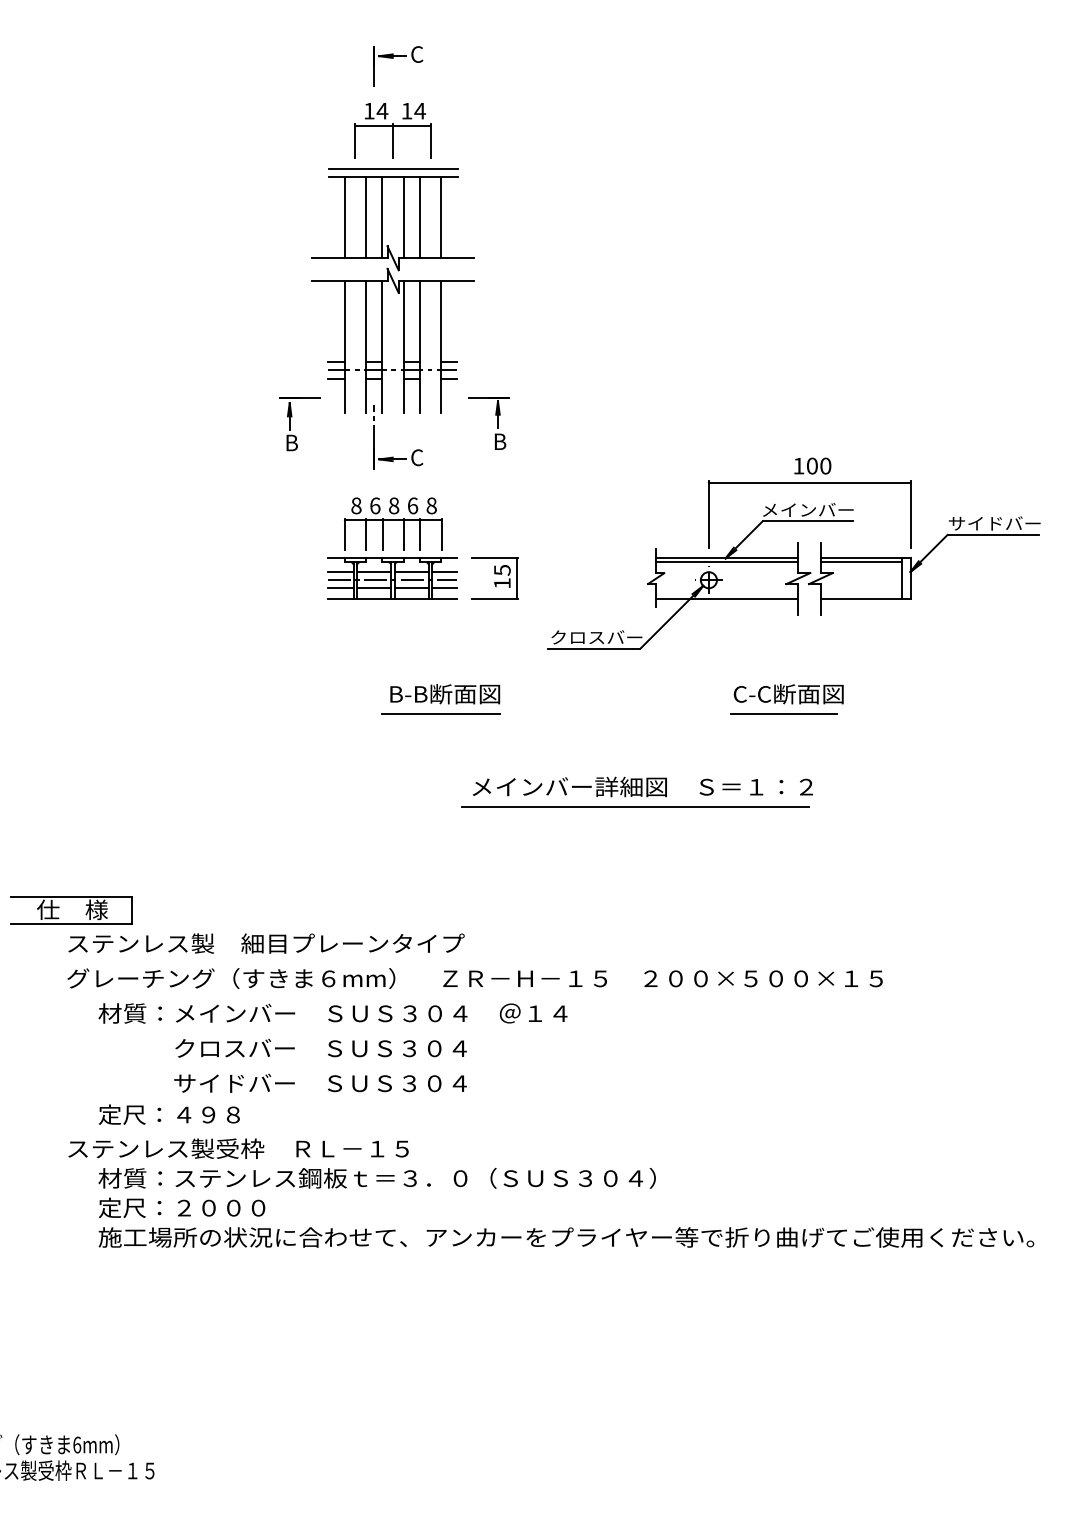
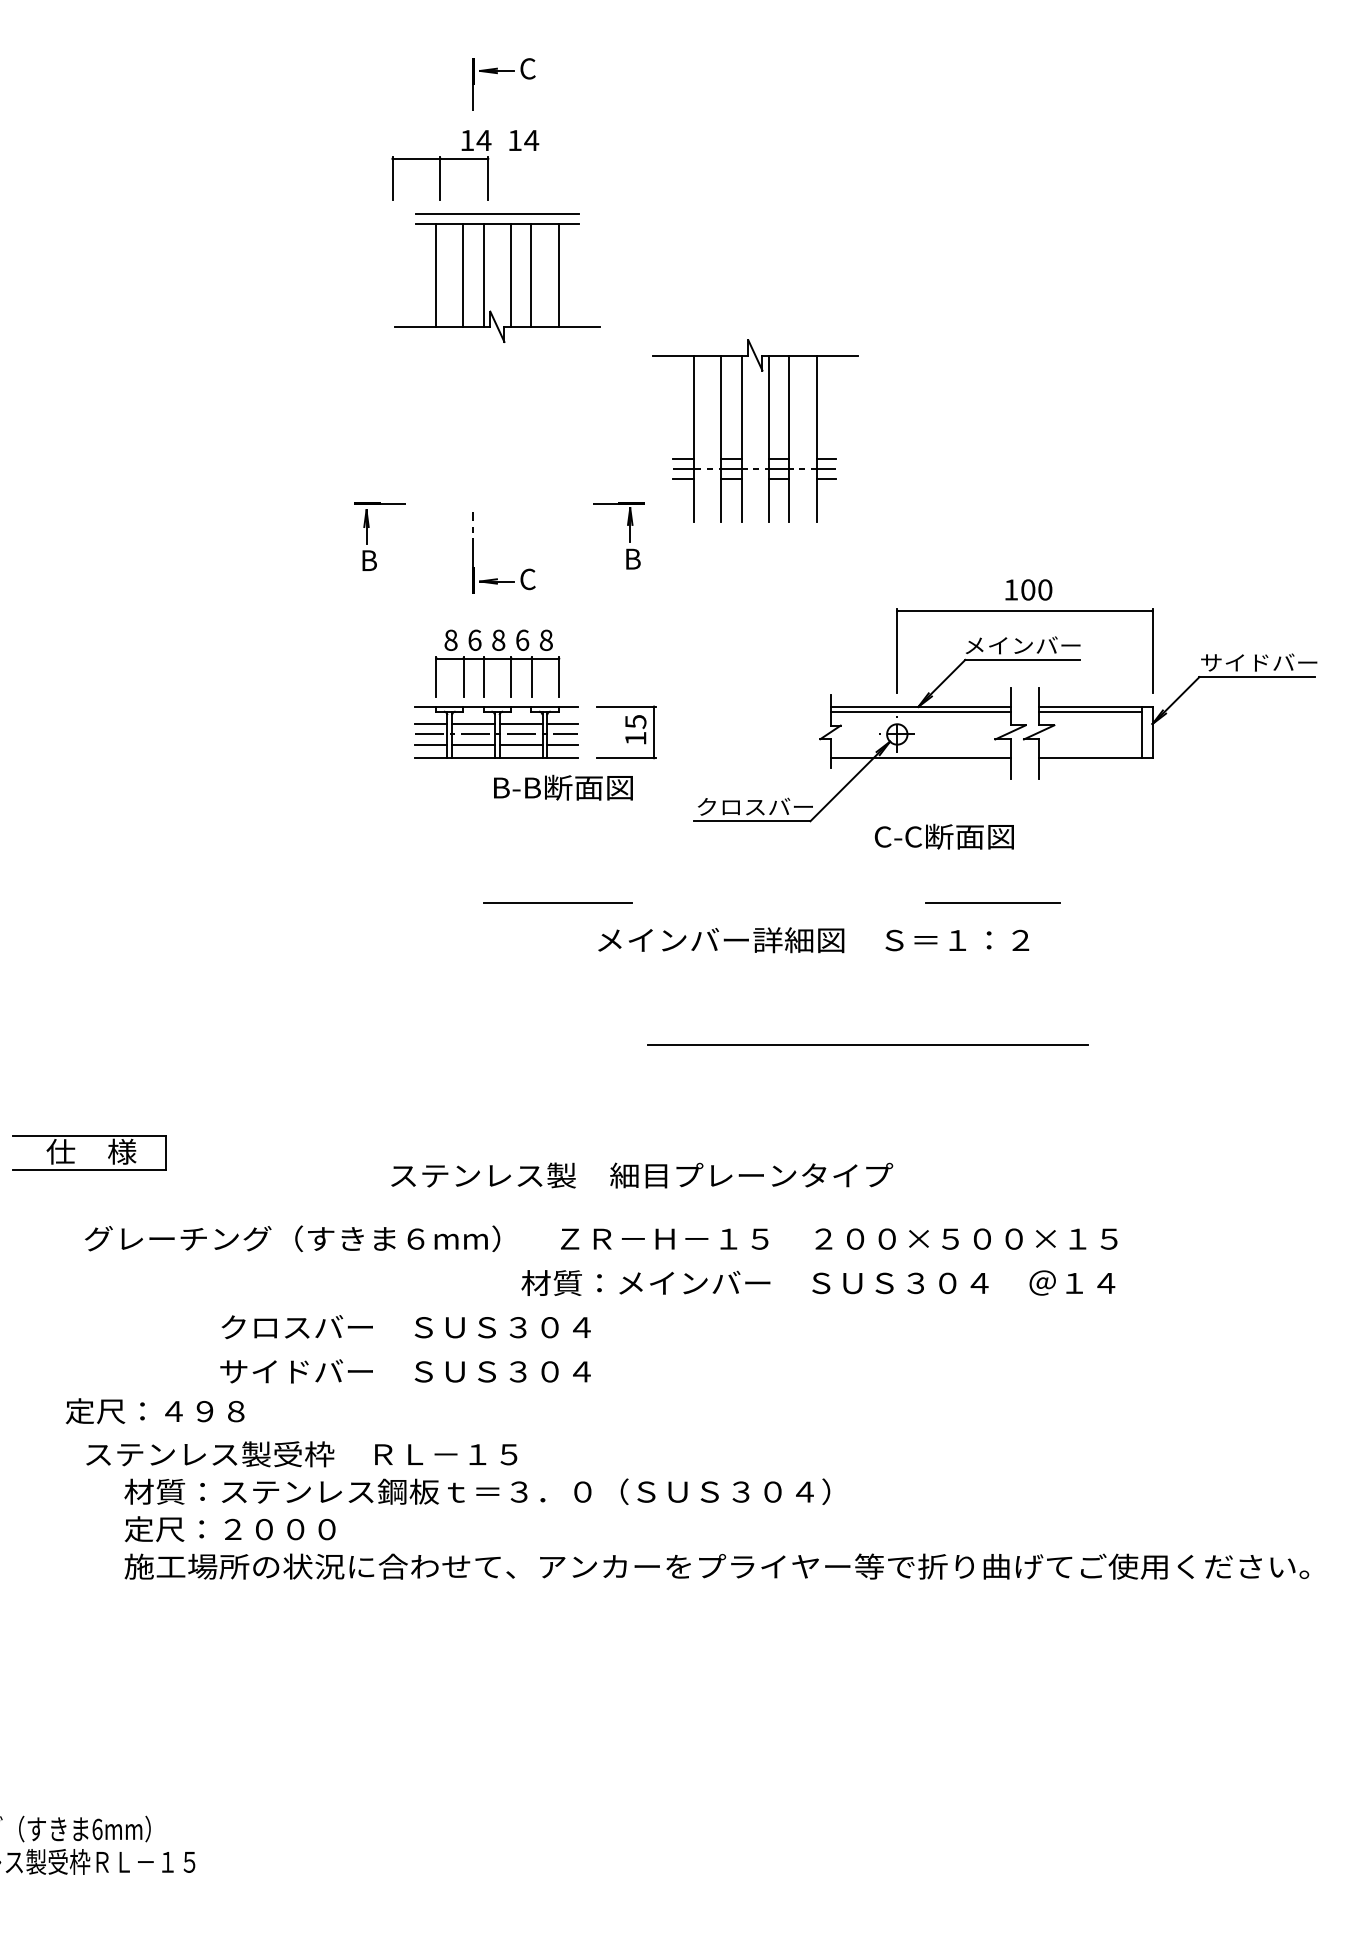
part: (393, 141) -> (440, 178), moved
part: (382, 340) -> (742, 430), moved
text: (445, 693) -> (563, 787), moved
text: (788, 693) -> (943, 836), moved
text: (642, 787) -> (813, 940), moved
line: (634, 806) -> (867, 1044), moved
text: (266, 943) -> (642, 1175), moved
text: (333, 1013) -> (818, 1282), moved
text: (169, 1114) -> (155, 1411), moved

